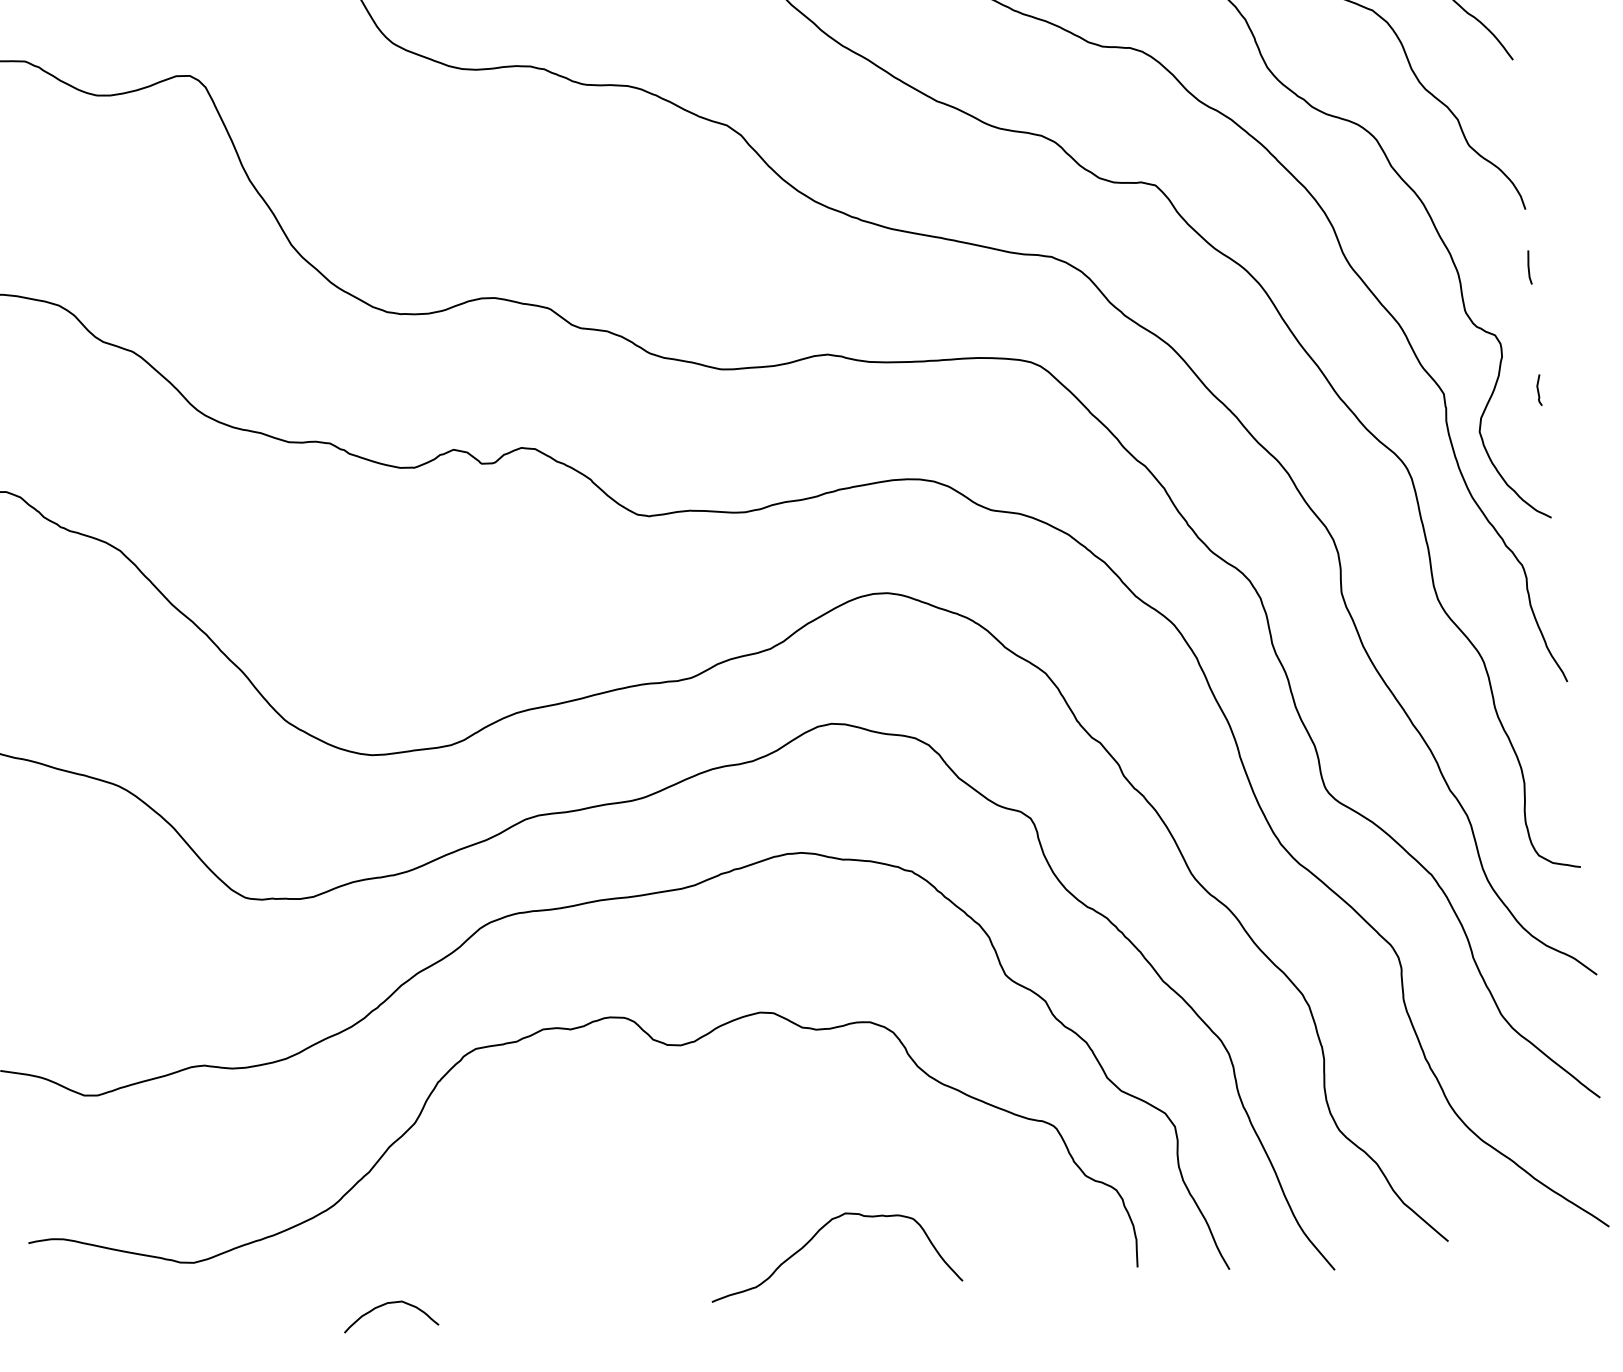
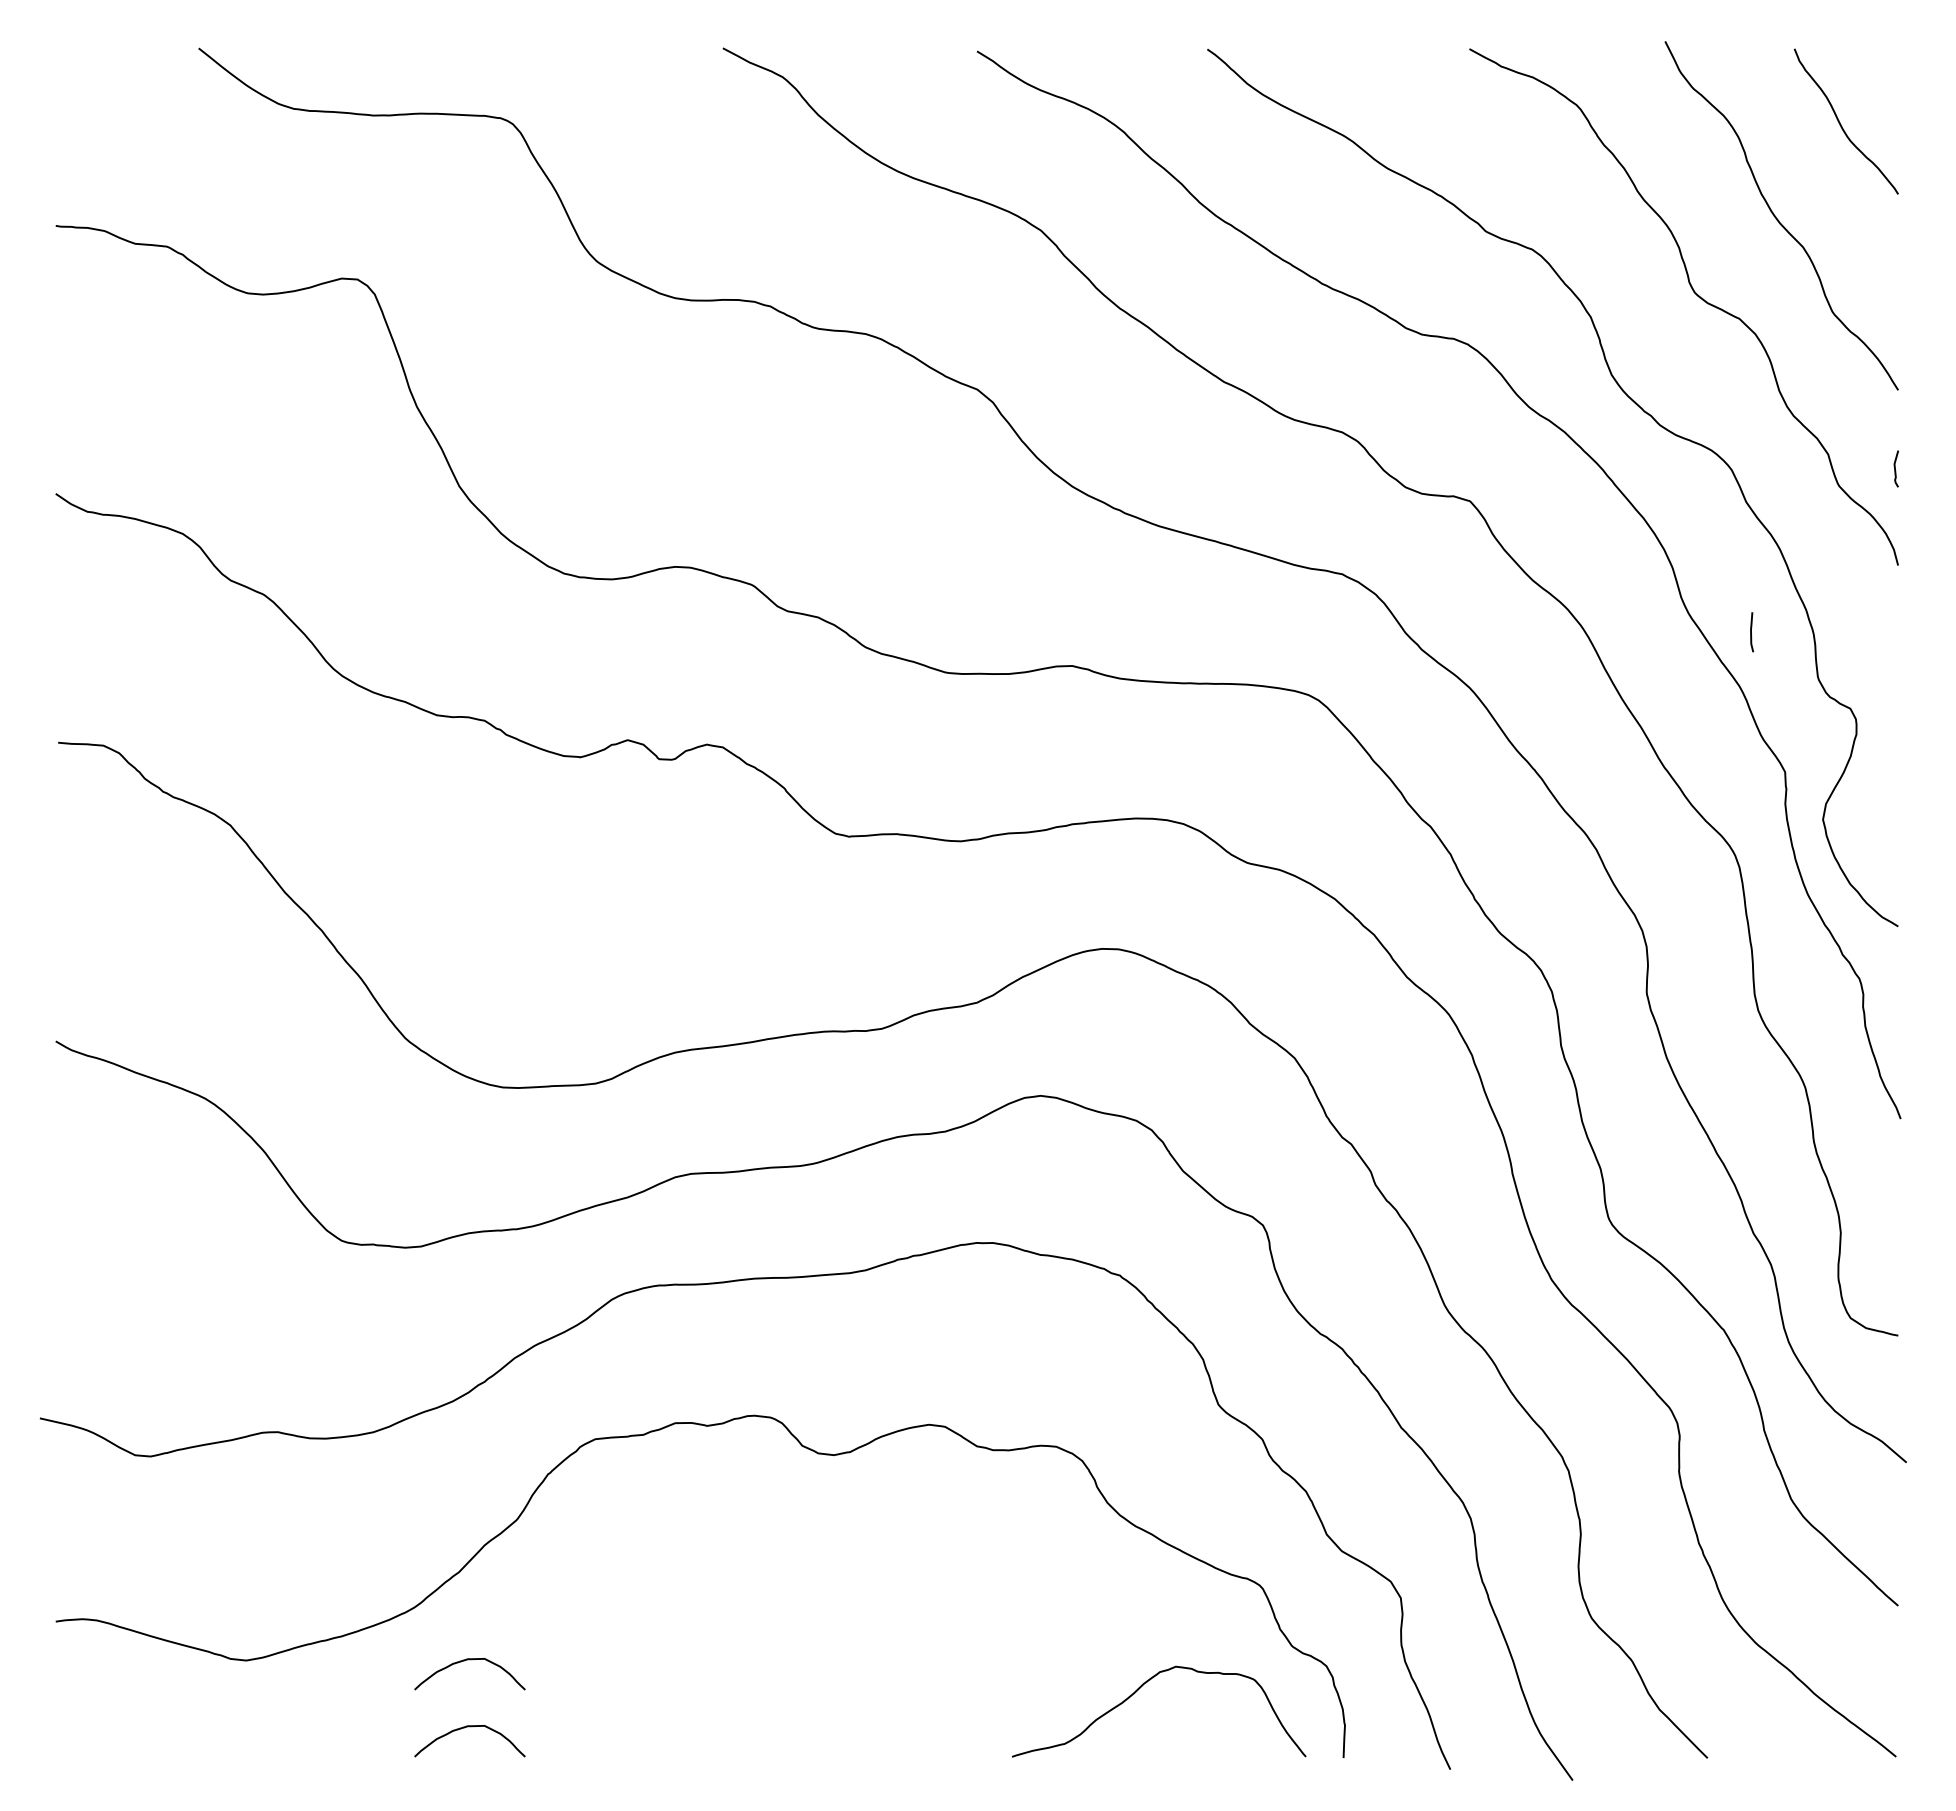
curve: (1529, 267) -> (1751, 632), moved
curve: (1538, 389) -> (1895, 468), moved
curve: (815, 1236) -> (1138, 1690), moved
curve: (380, 1248) -> (464, 1661), added

